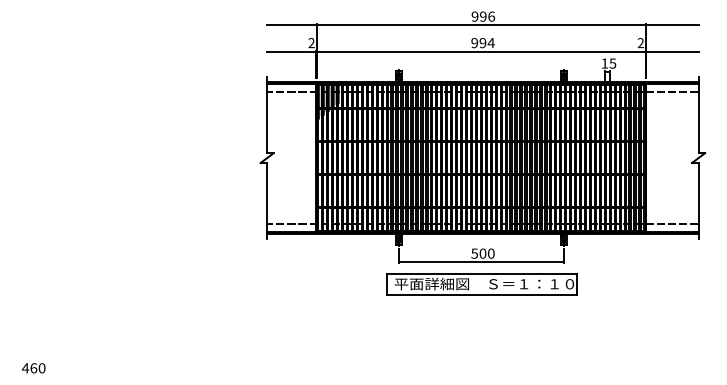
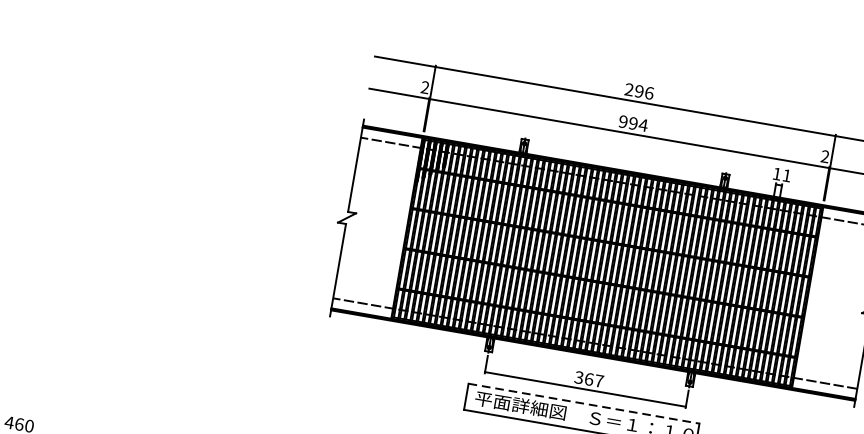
text: (474, 16) -> (628, 89), 996 -> 296
text: (612, 63) -> (786, 175), 15 -> 11
text: (482, 253) -> (588, 379), 500 -> 367
line: (482, 273) -> (584, 403), solid -> dashed

